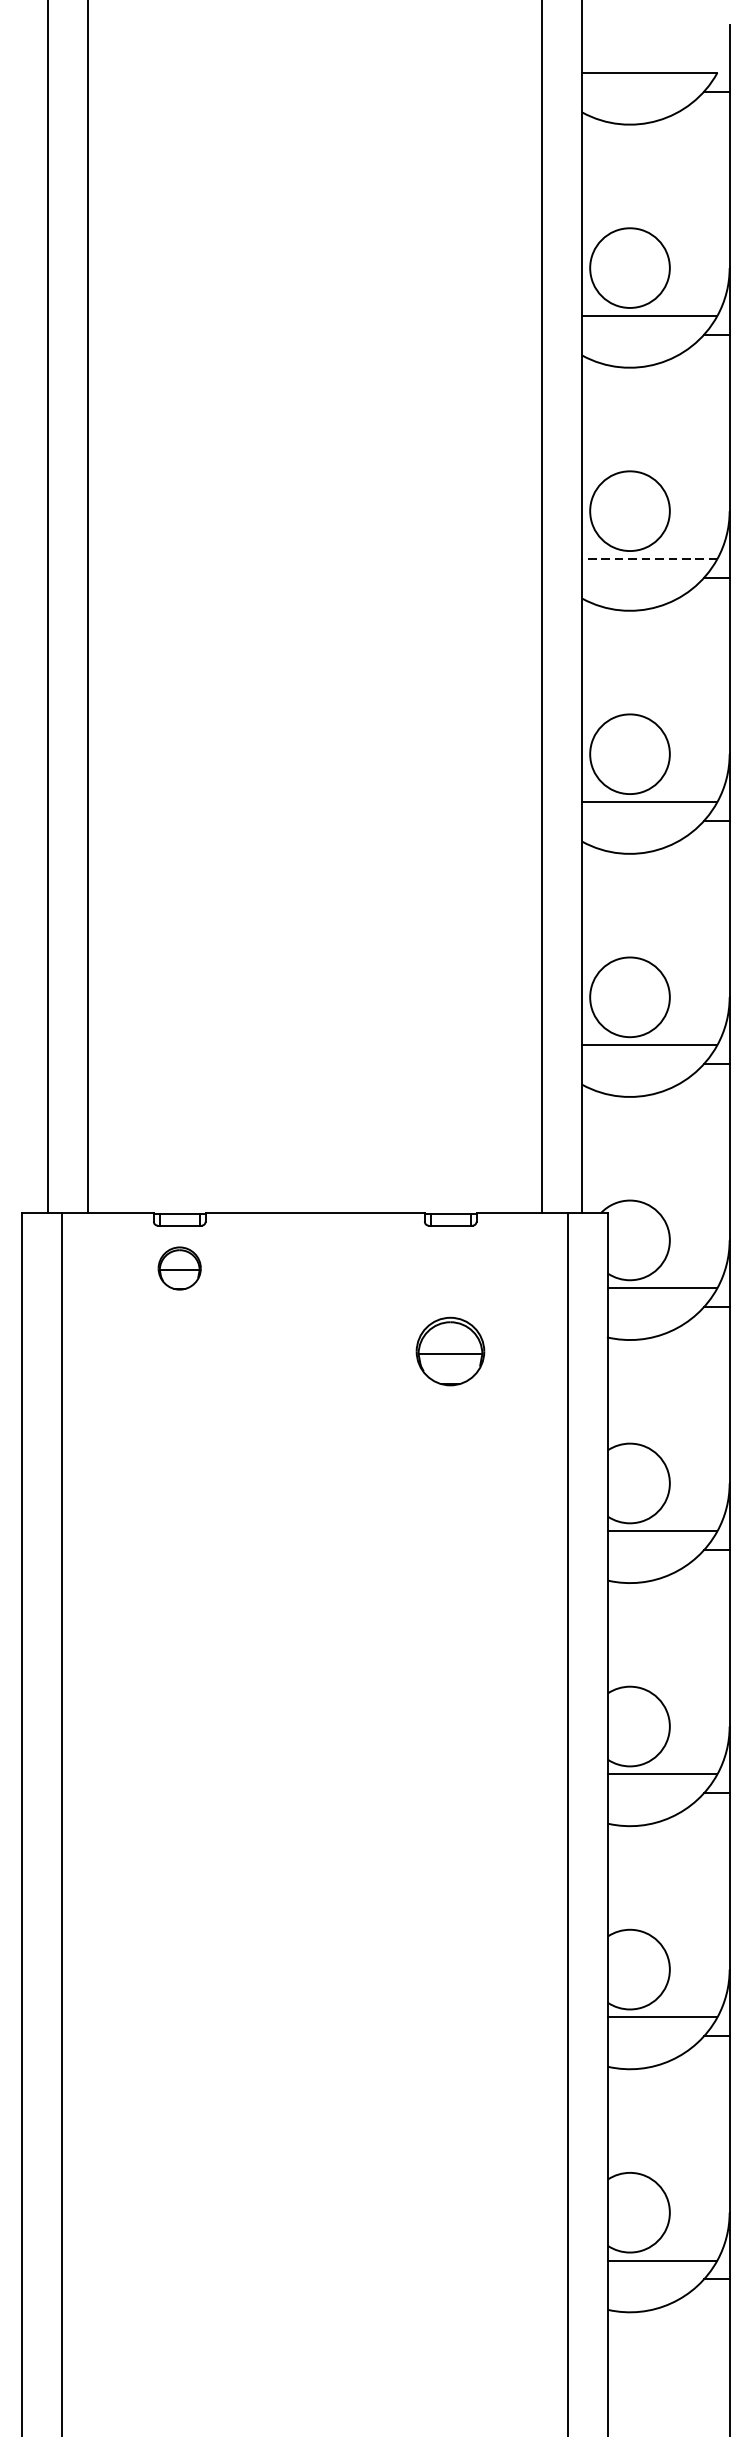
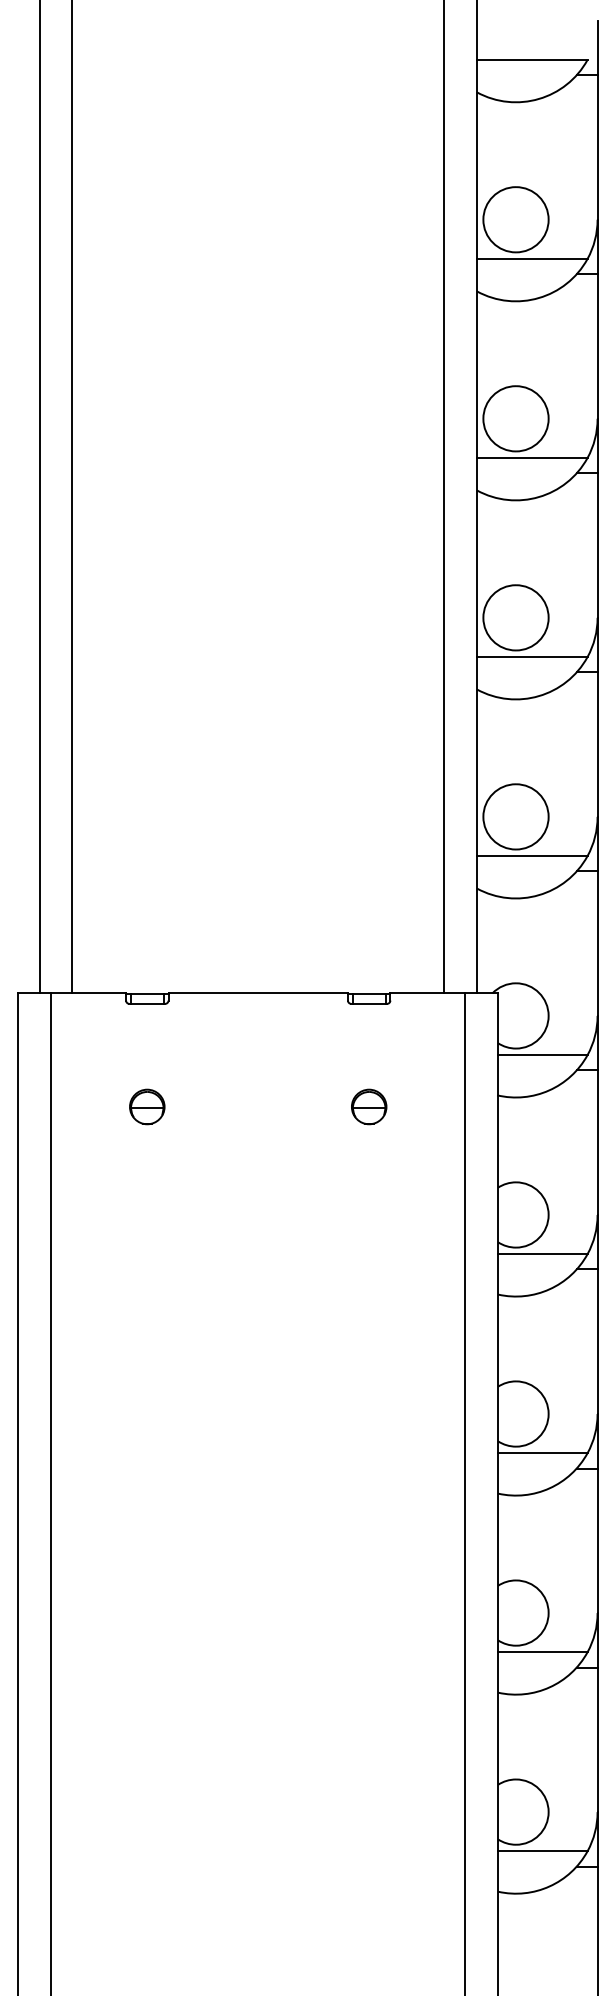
line: (648, 558) -> (531, 457), dashed -> solid
part: (179, 1267) -> (147, 1106), moved
part: (451, 1351) -> (369, 1106), size x0.62

